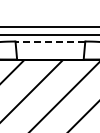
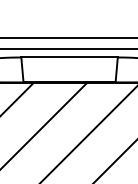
line: (50, 41) -> (69, 57), dashed -> solid

